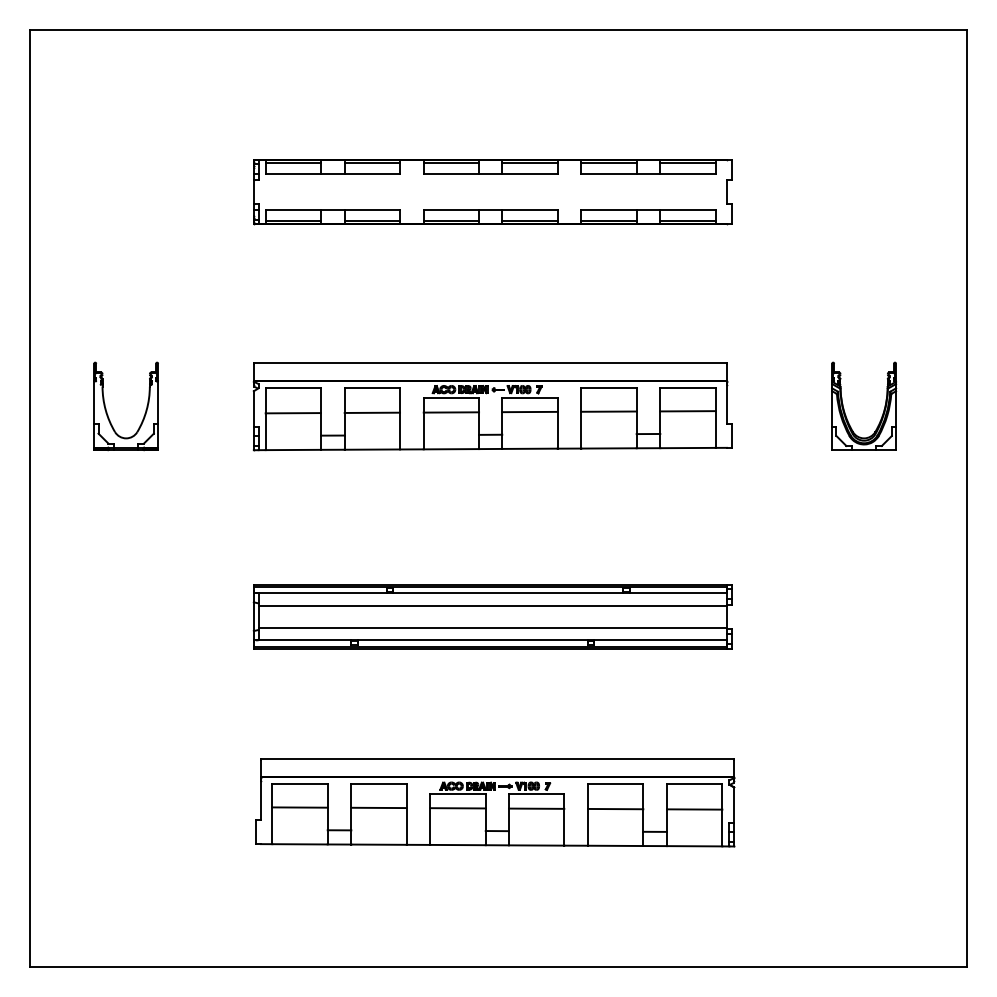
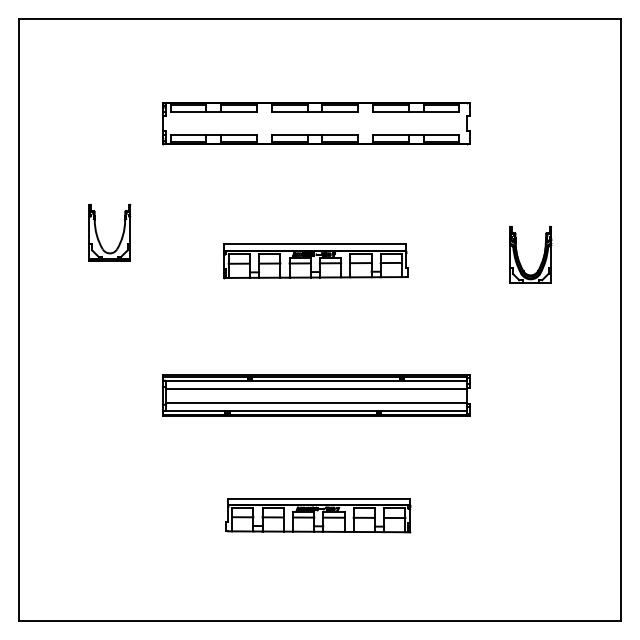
part: (491, 407) -> (315, 261), size x0.6
part: (845, 407) -> (518, 255), moved
part: (108, 412) -> (98, 236), moved
part: (494, 802) -> (317, 515), size x0.6

